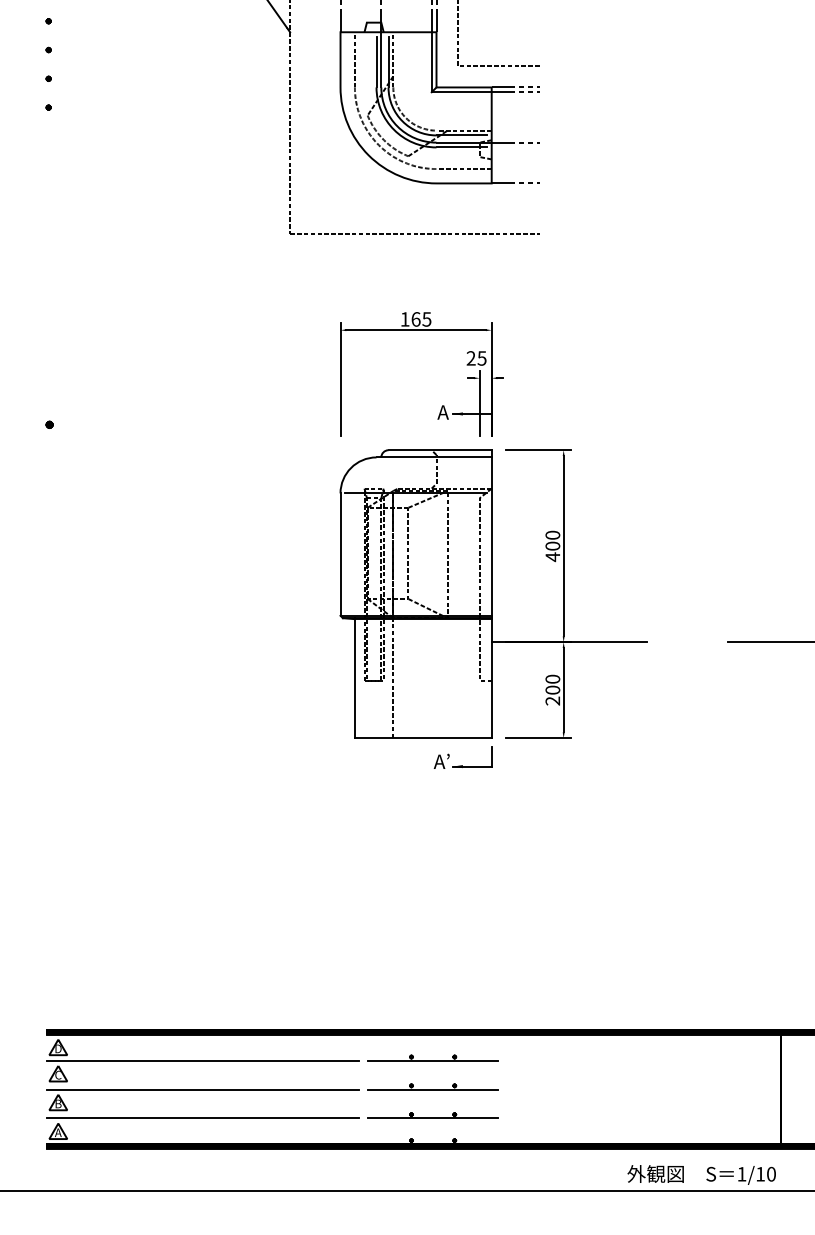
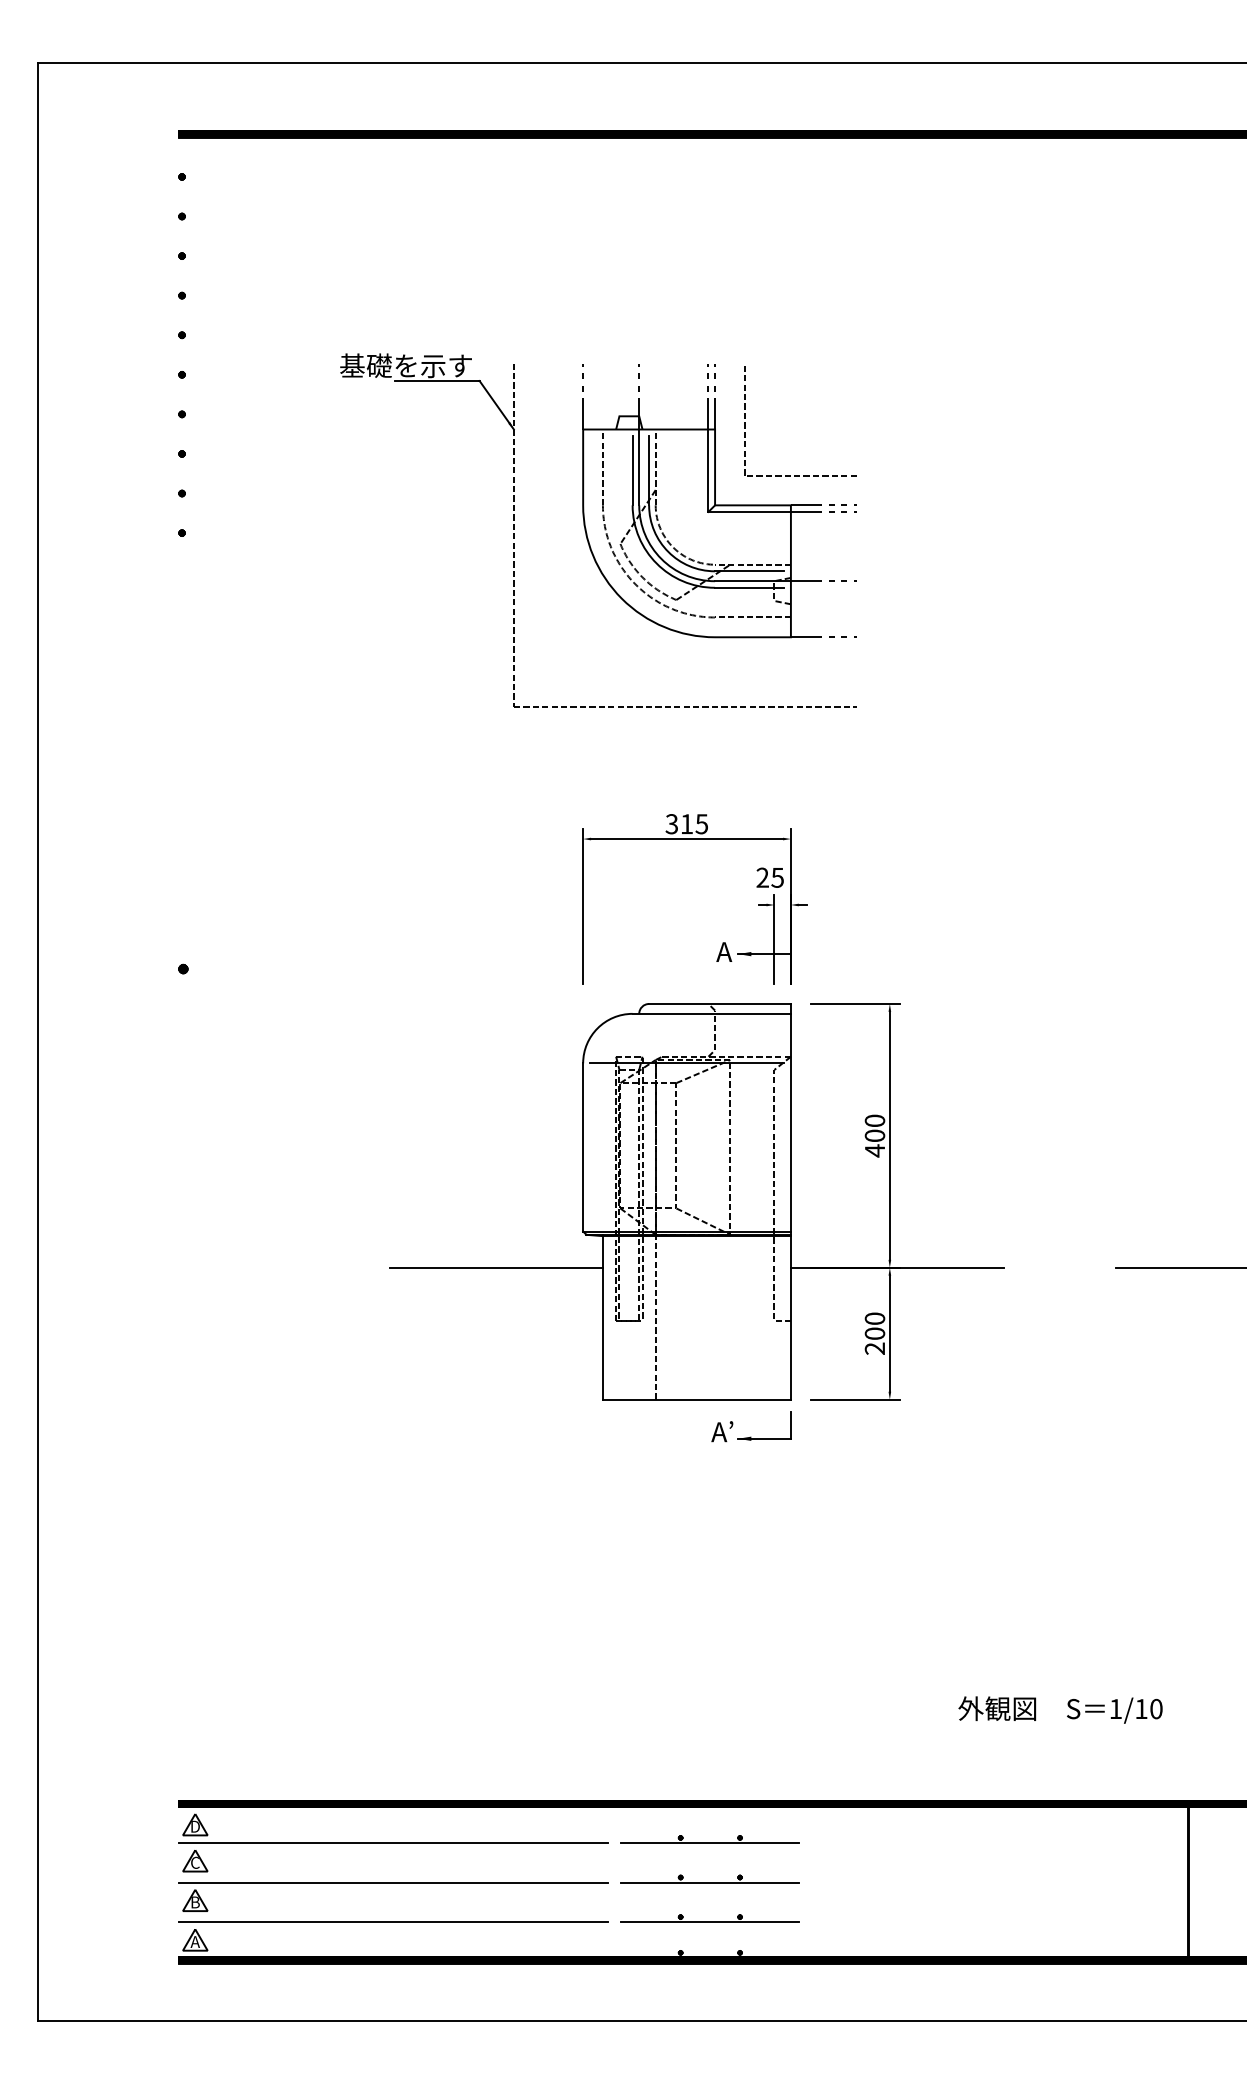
text: (410, 319) -> (679, 824), 165 -> 315
line: (276, 641) -> (495, 1267), added
text: (701, 1174) -> (1060, 1709), moved

